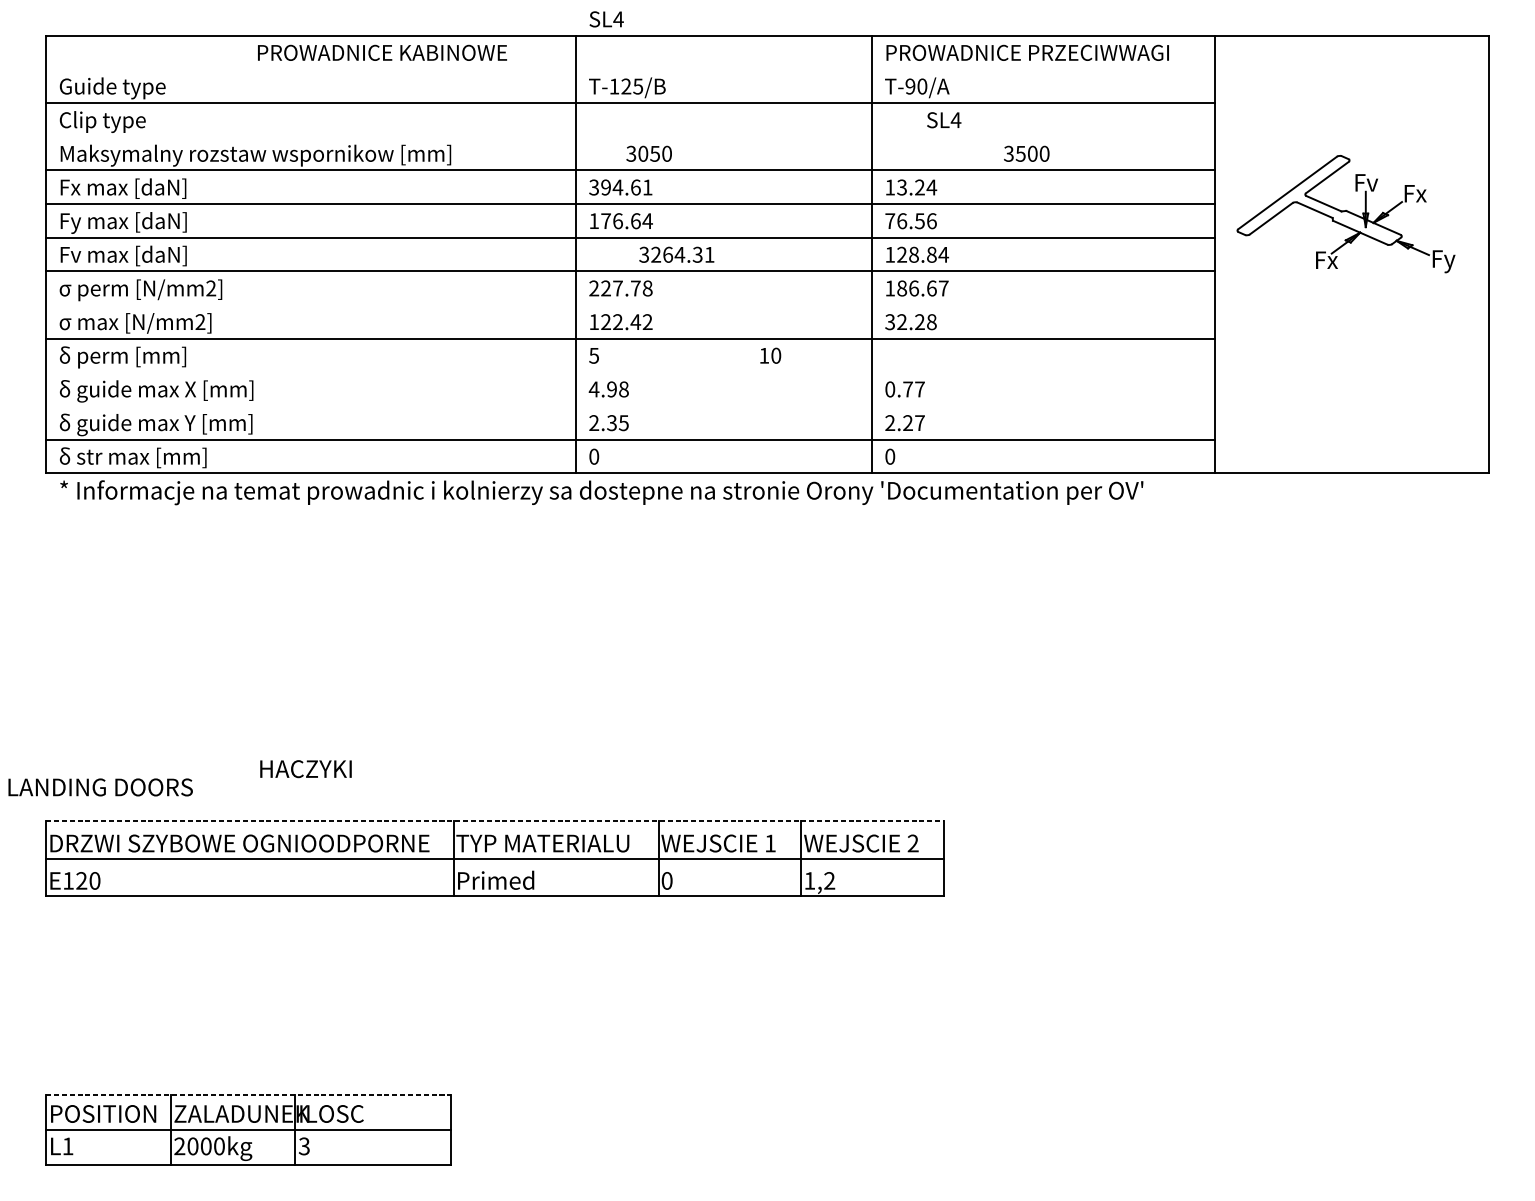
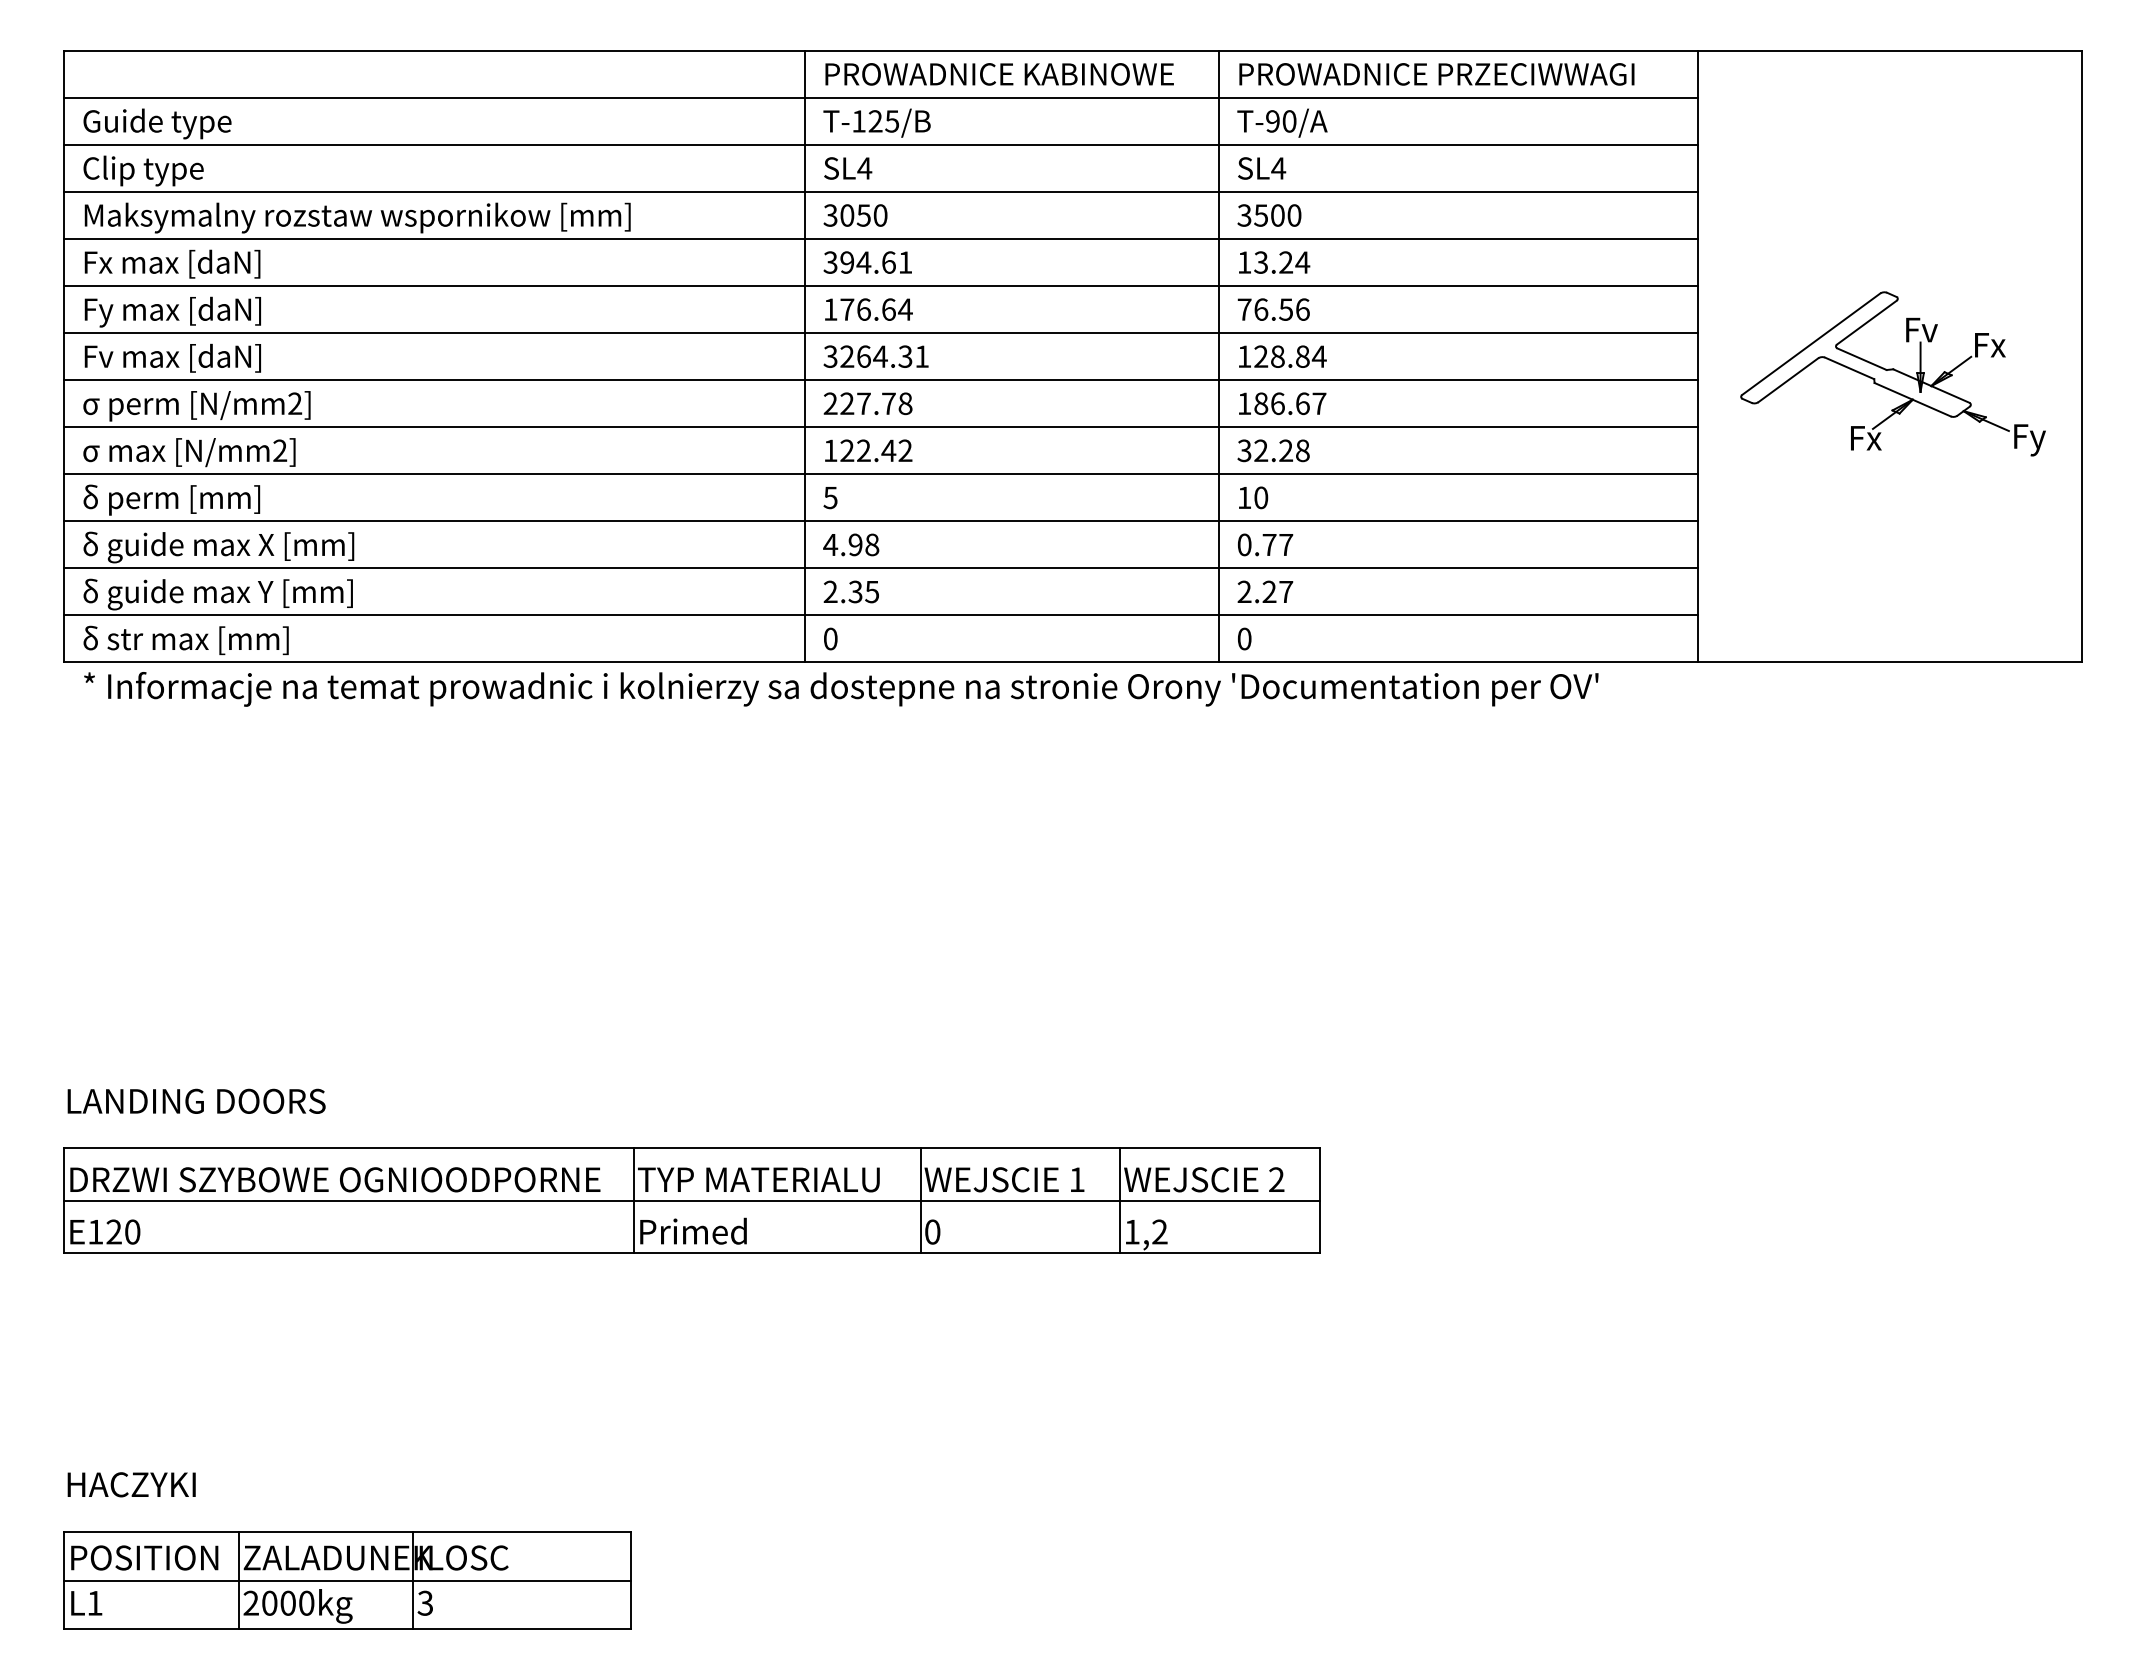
text: (606, 19) -> (848, 168), moved
text: (382, 53) -> (999, 74), moved
line: (630, 69) -> (881, 97), added
text: (944, 120) -> (1262, 168), moved
line: (630, 136) -> (881, 191), added
text: (649, 153) -> (855, 215), moved
text: (1026, 153) -> (1269, 215), moved
part: (1345, 213) -> (1892, 373), moved
text: (676, 254) -> (875, 356), moved
line: (630, 304) -> (881, 426), added
text: (770, 355) -> (1253, 497), moved
line: (630, 372) -> (881, 521), added
line: (630, 406) -> (881, 568), added
text: (305, 768) -> (131, 1484), moved
text: (100, 786) -> (196, 1100), moved
line: (495, 821) -> (692, 1148), dashed -> solid
line: (249, 1095) -> (348, 1531), dashed -> solid

